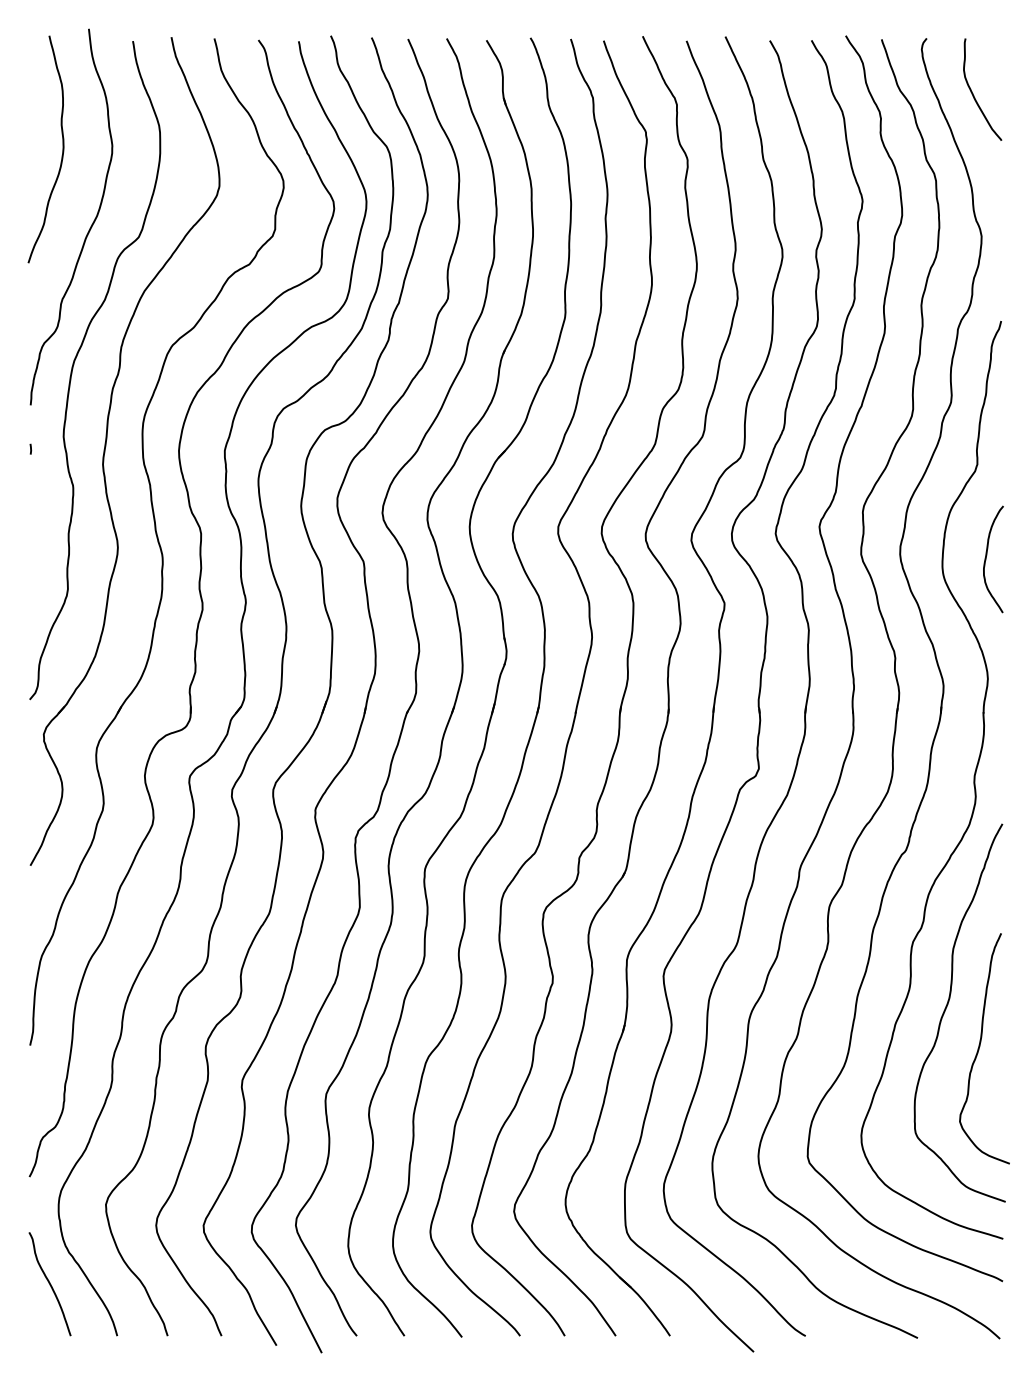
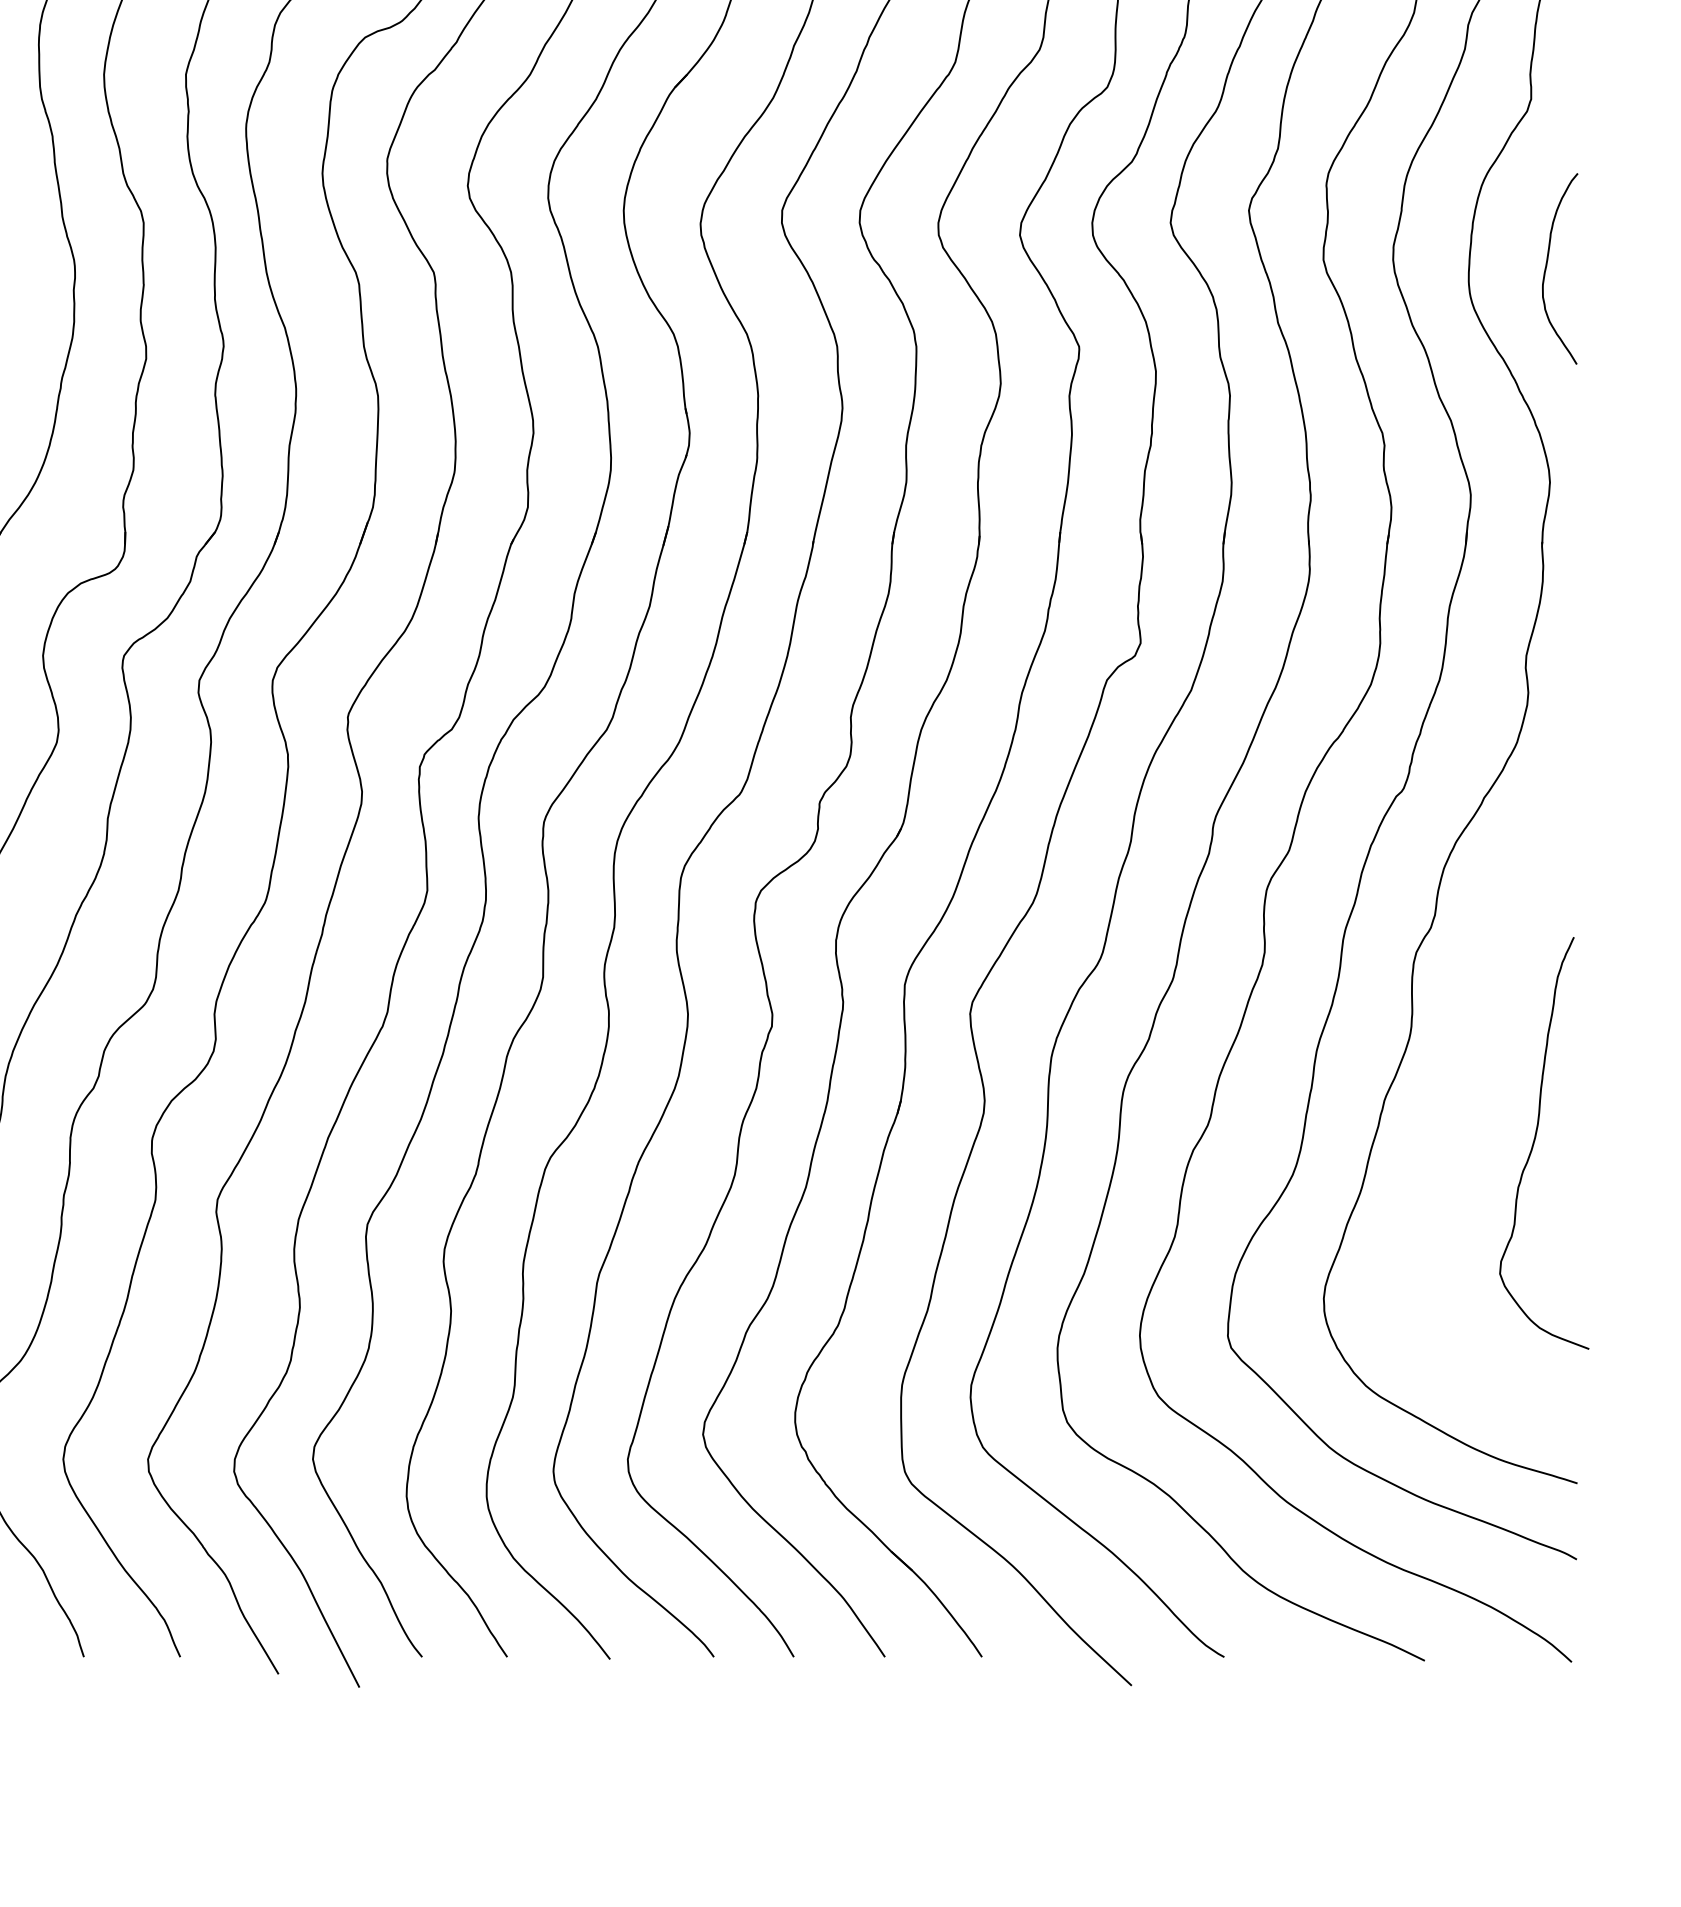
curve: (947, 1007) -> (1477, 1069), removed

